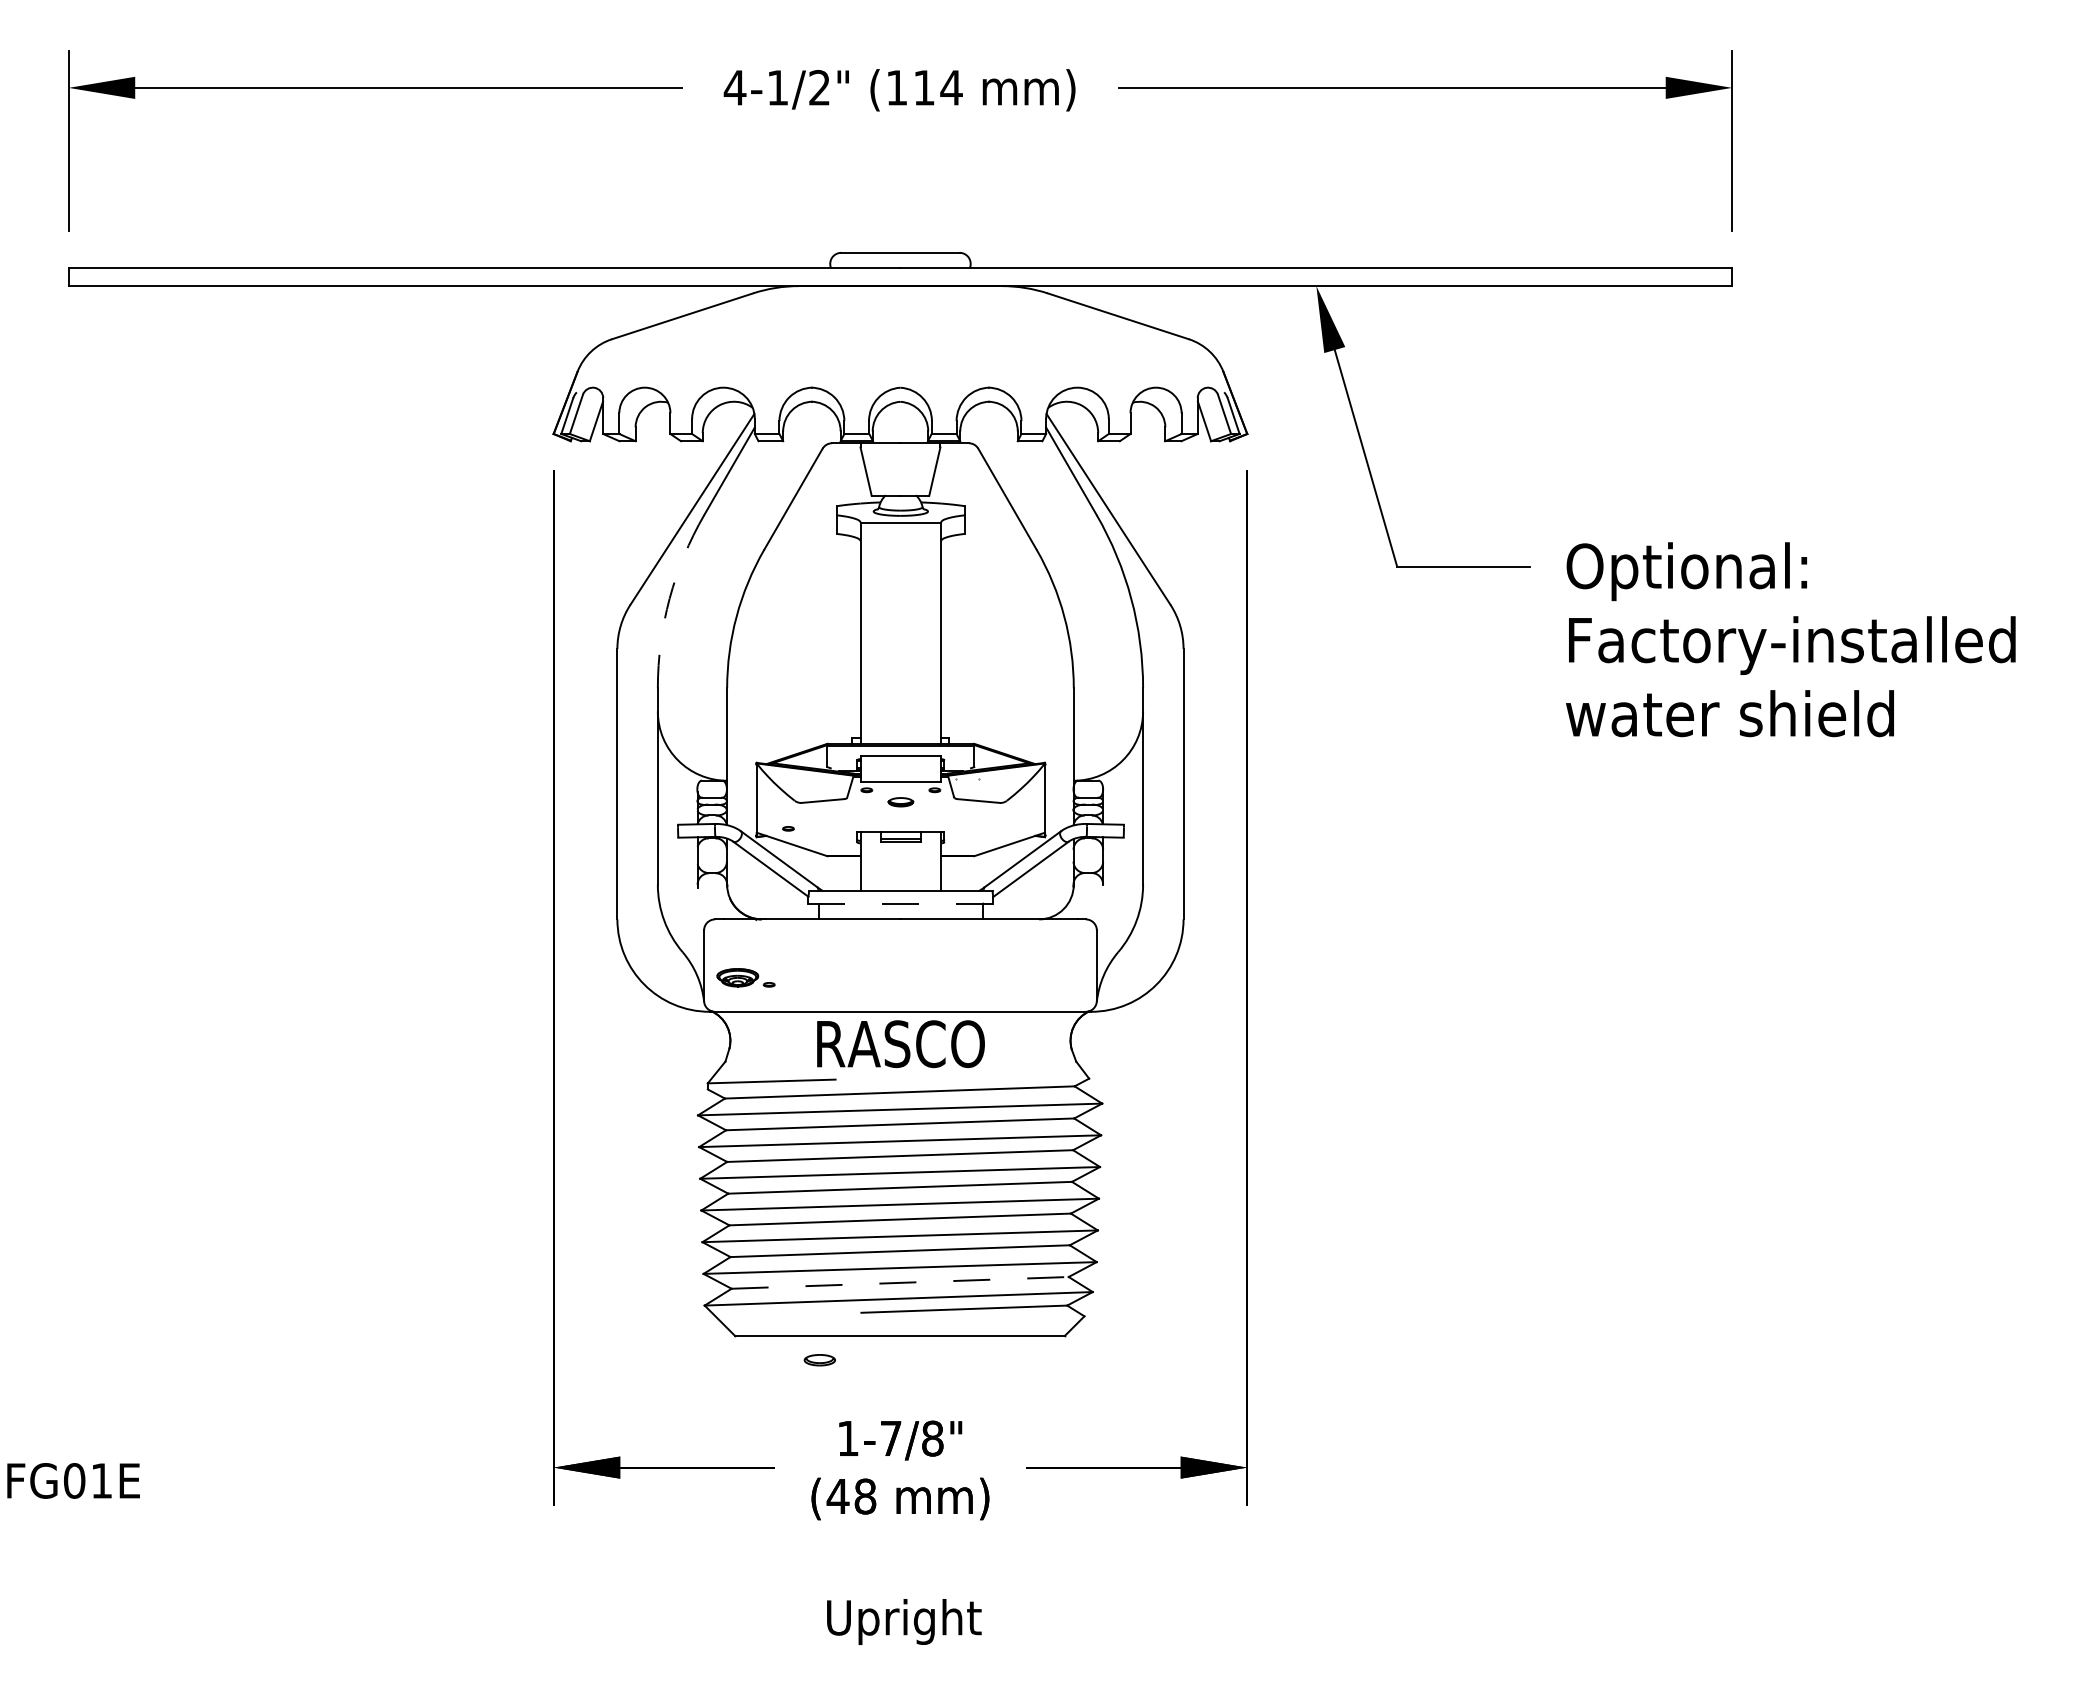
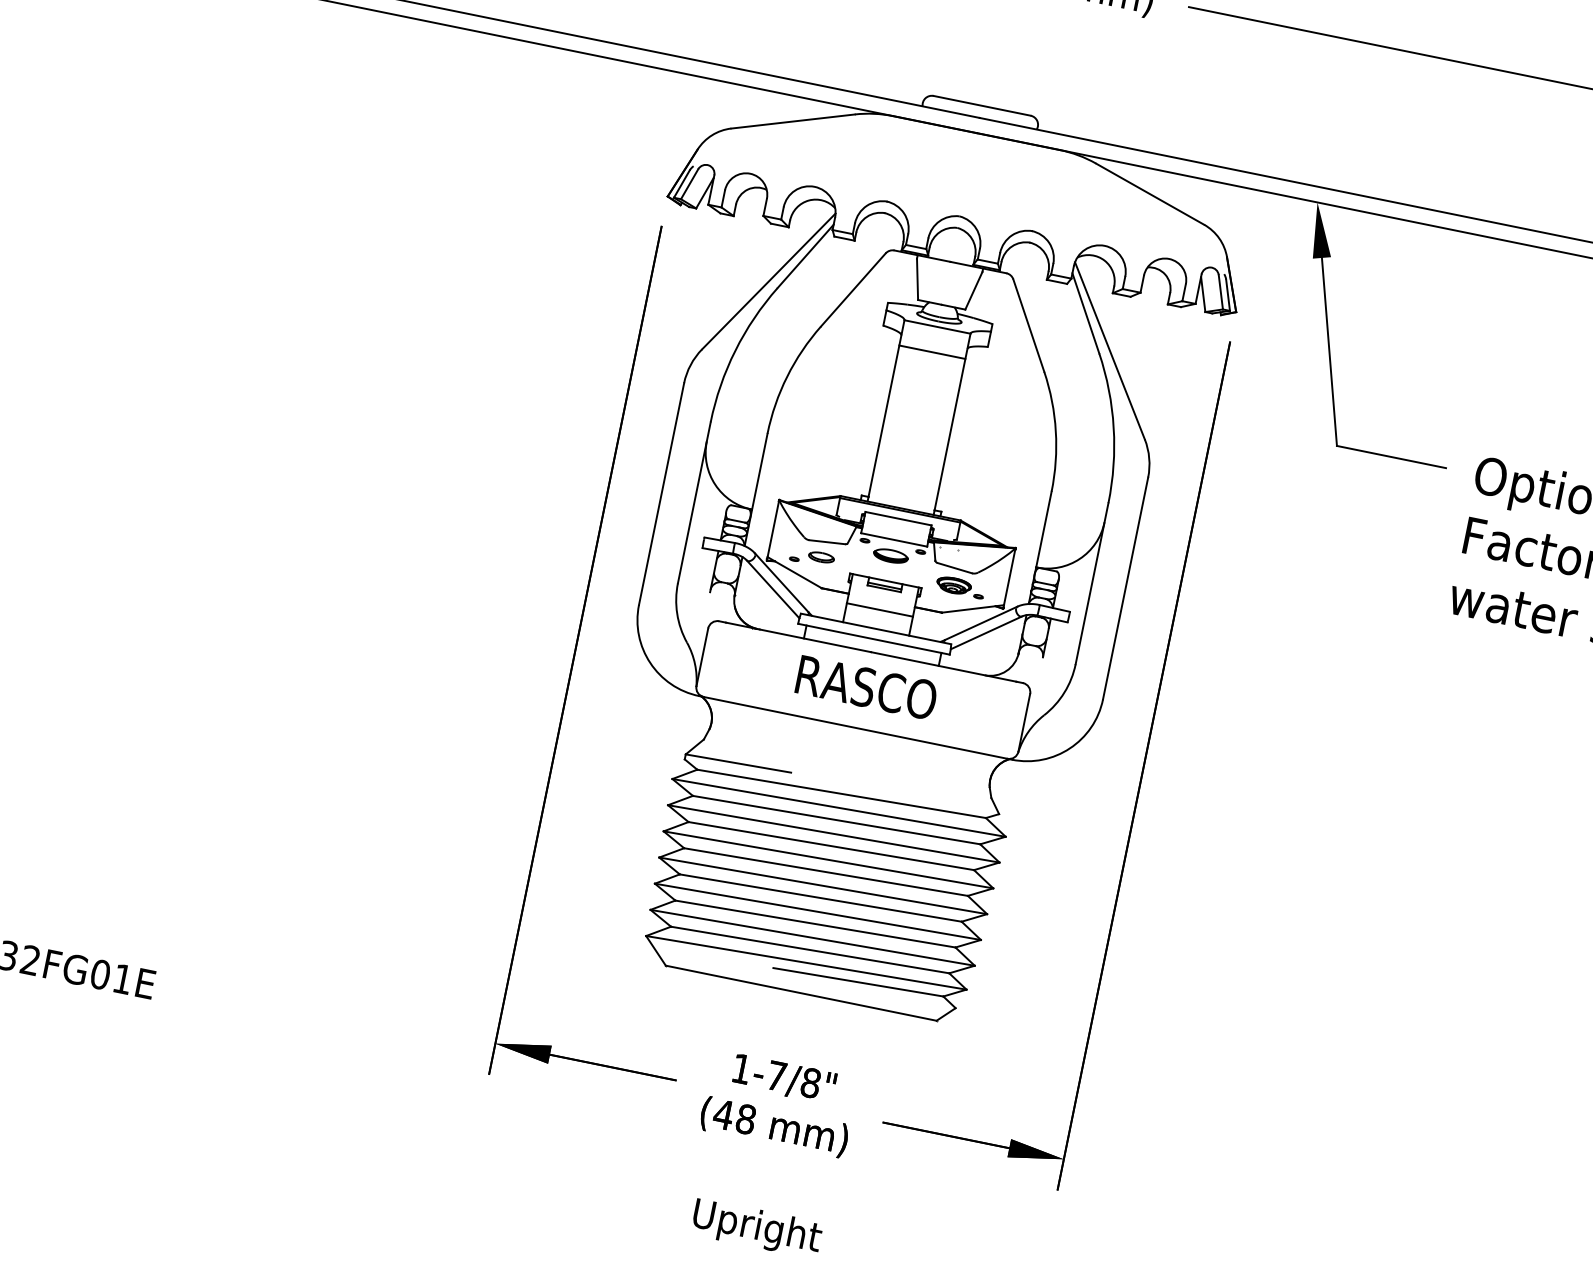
line: (900, 553) -> (932, 352), added
arc: (669, 598) -> (735, 350), dashed -> solid
part: (900, 802) -> (890, 556), size x1.67
line: (900, 867) -> (879, 609), added
line: (901, 903) -> (874, 639), dashed -> solid
part: (745, 977) -> (960, 586), moved
text: (900, 1044) -> (866, 687), moved
line: (900, 1282) -> (810, 949), dashed -> solid
part: (819, 1360) -> (821, 557), moved

